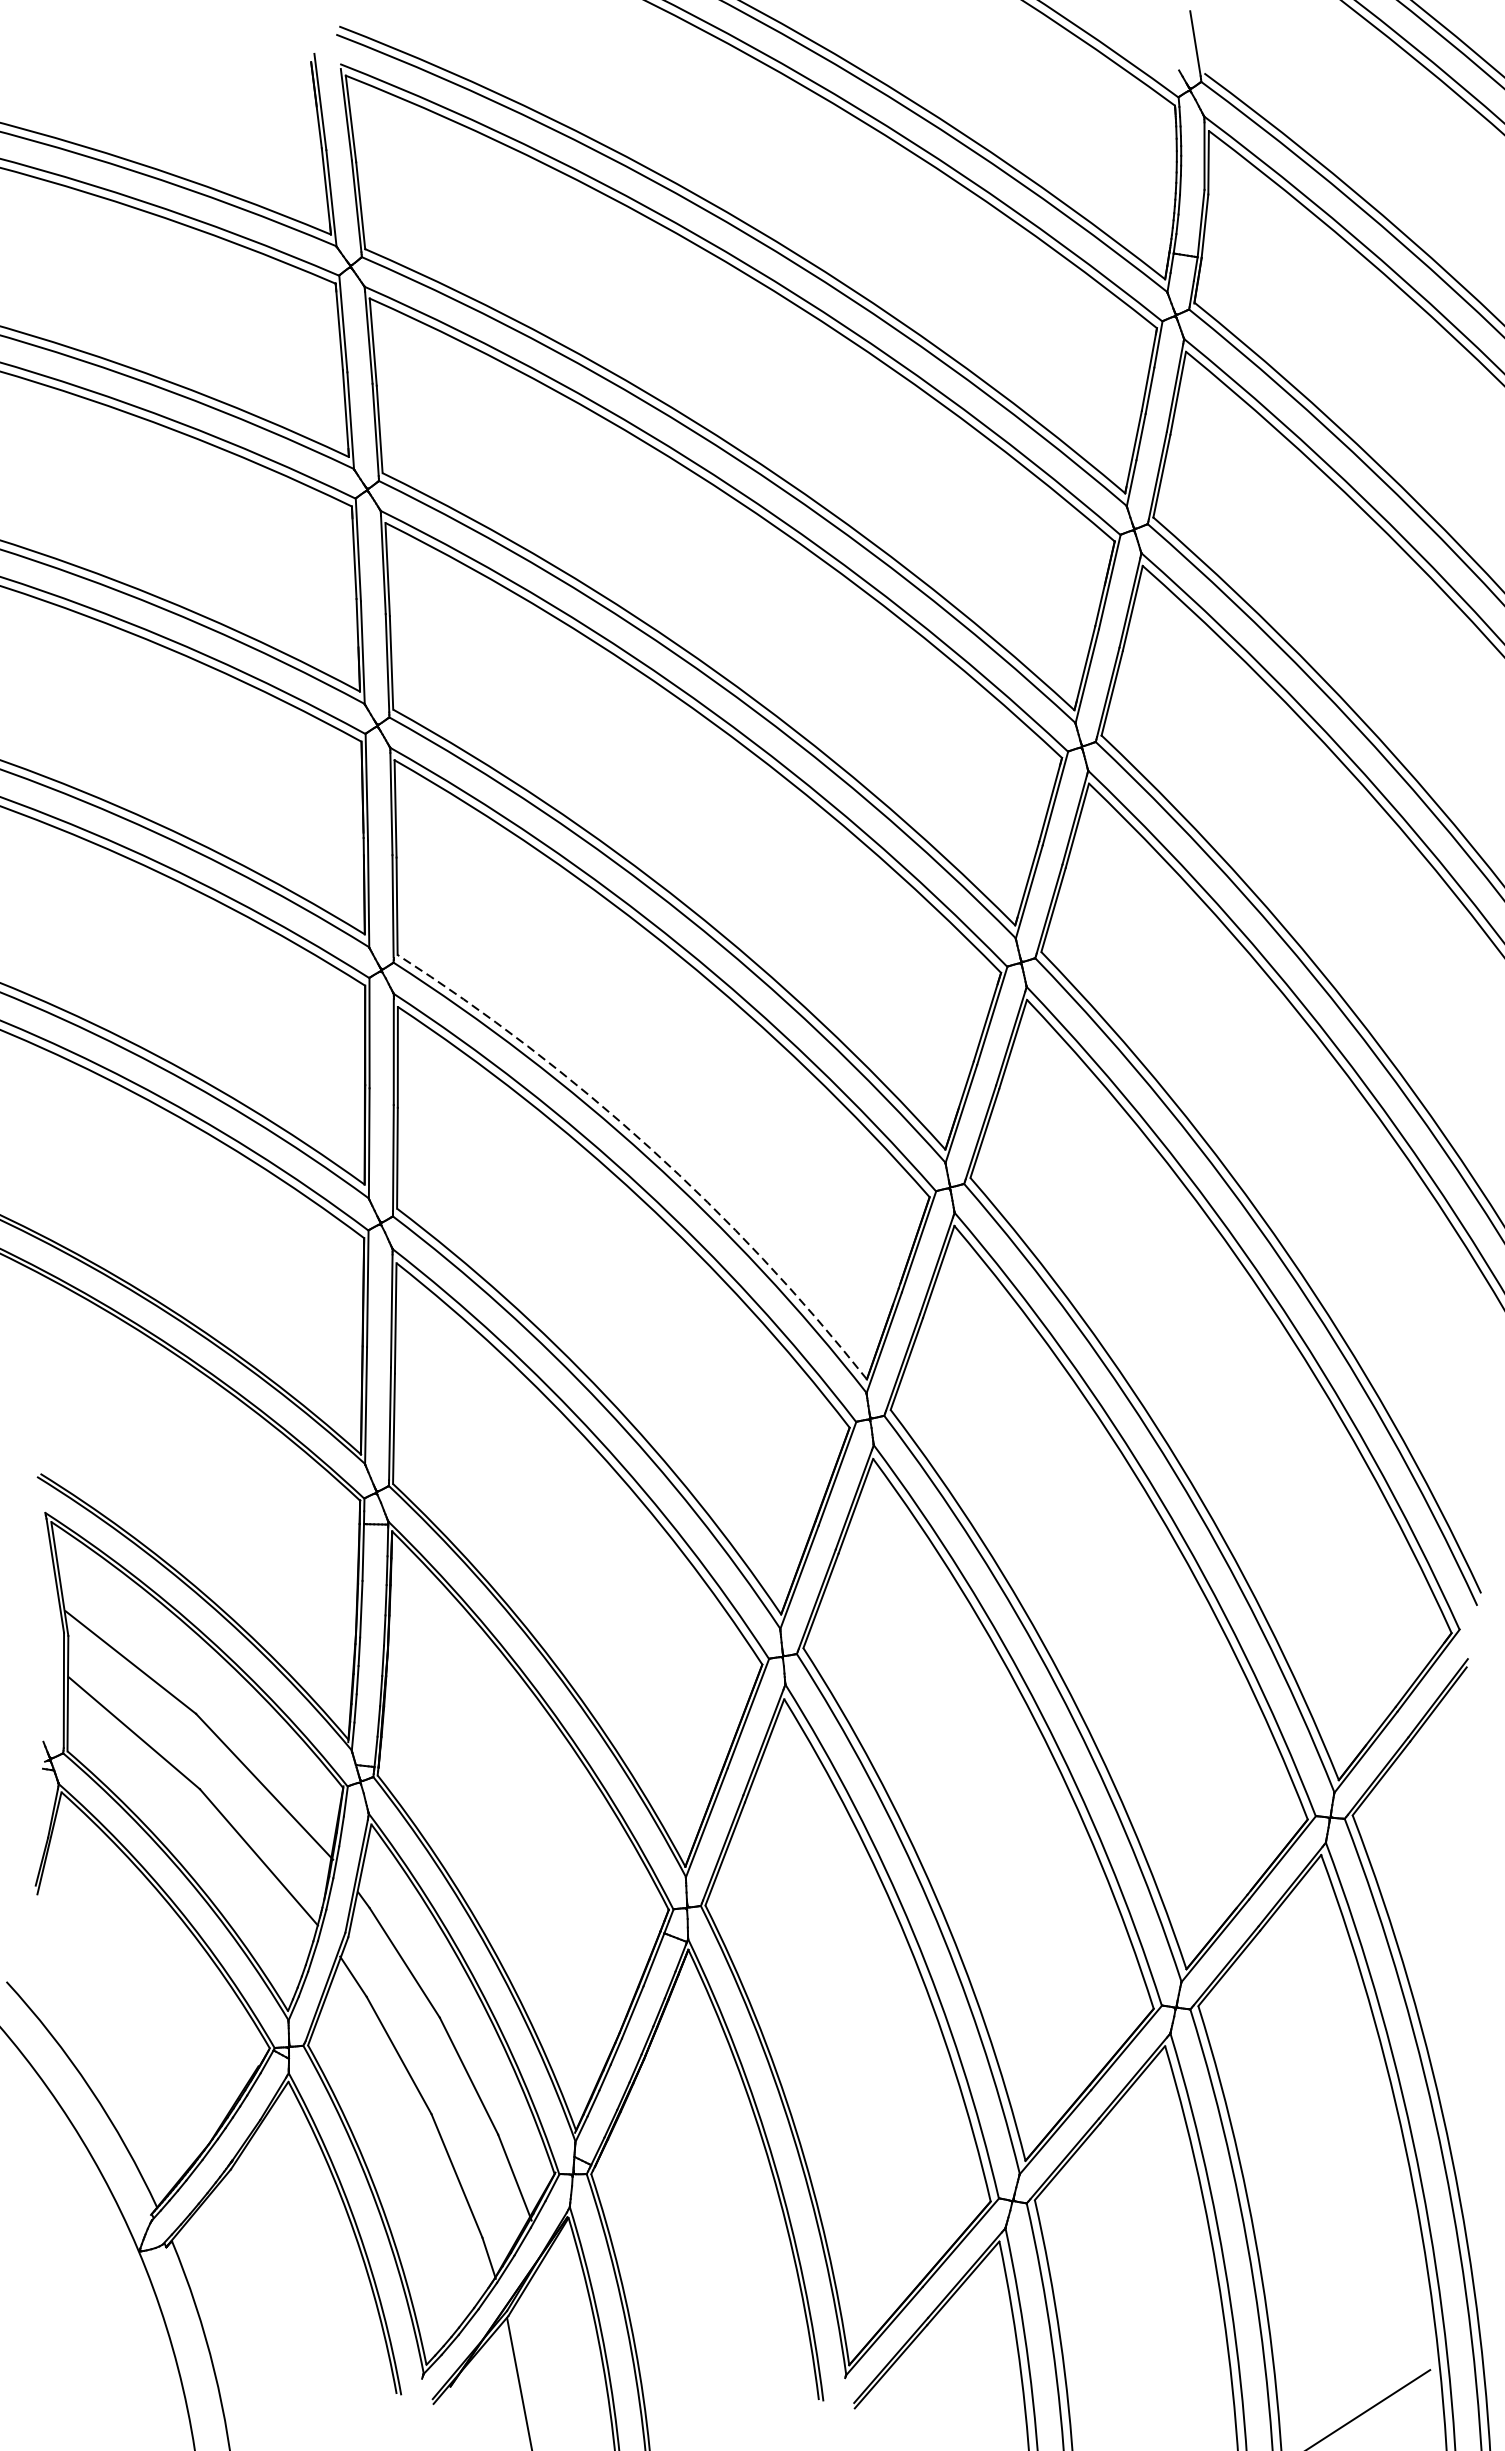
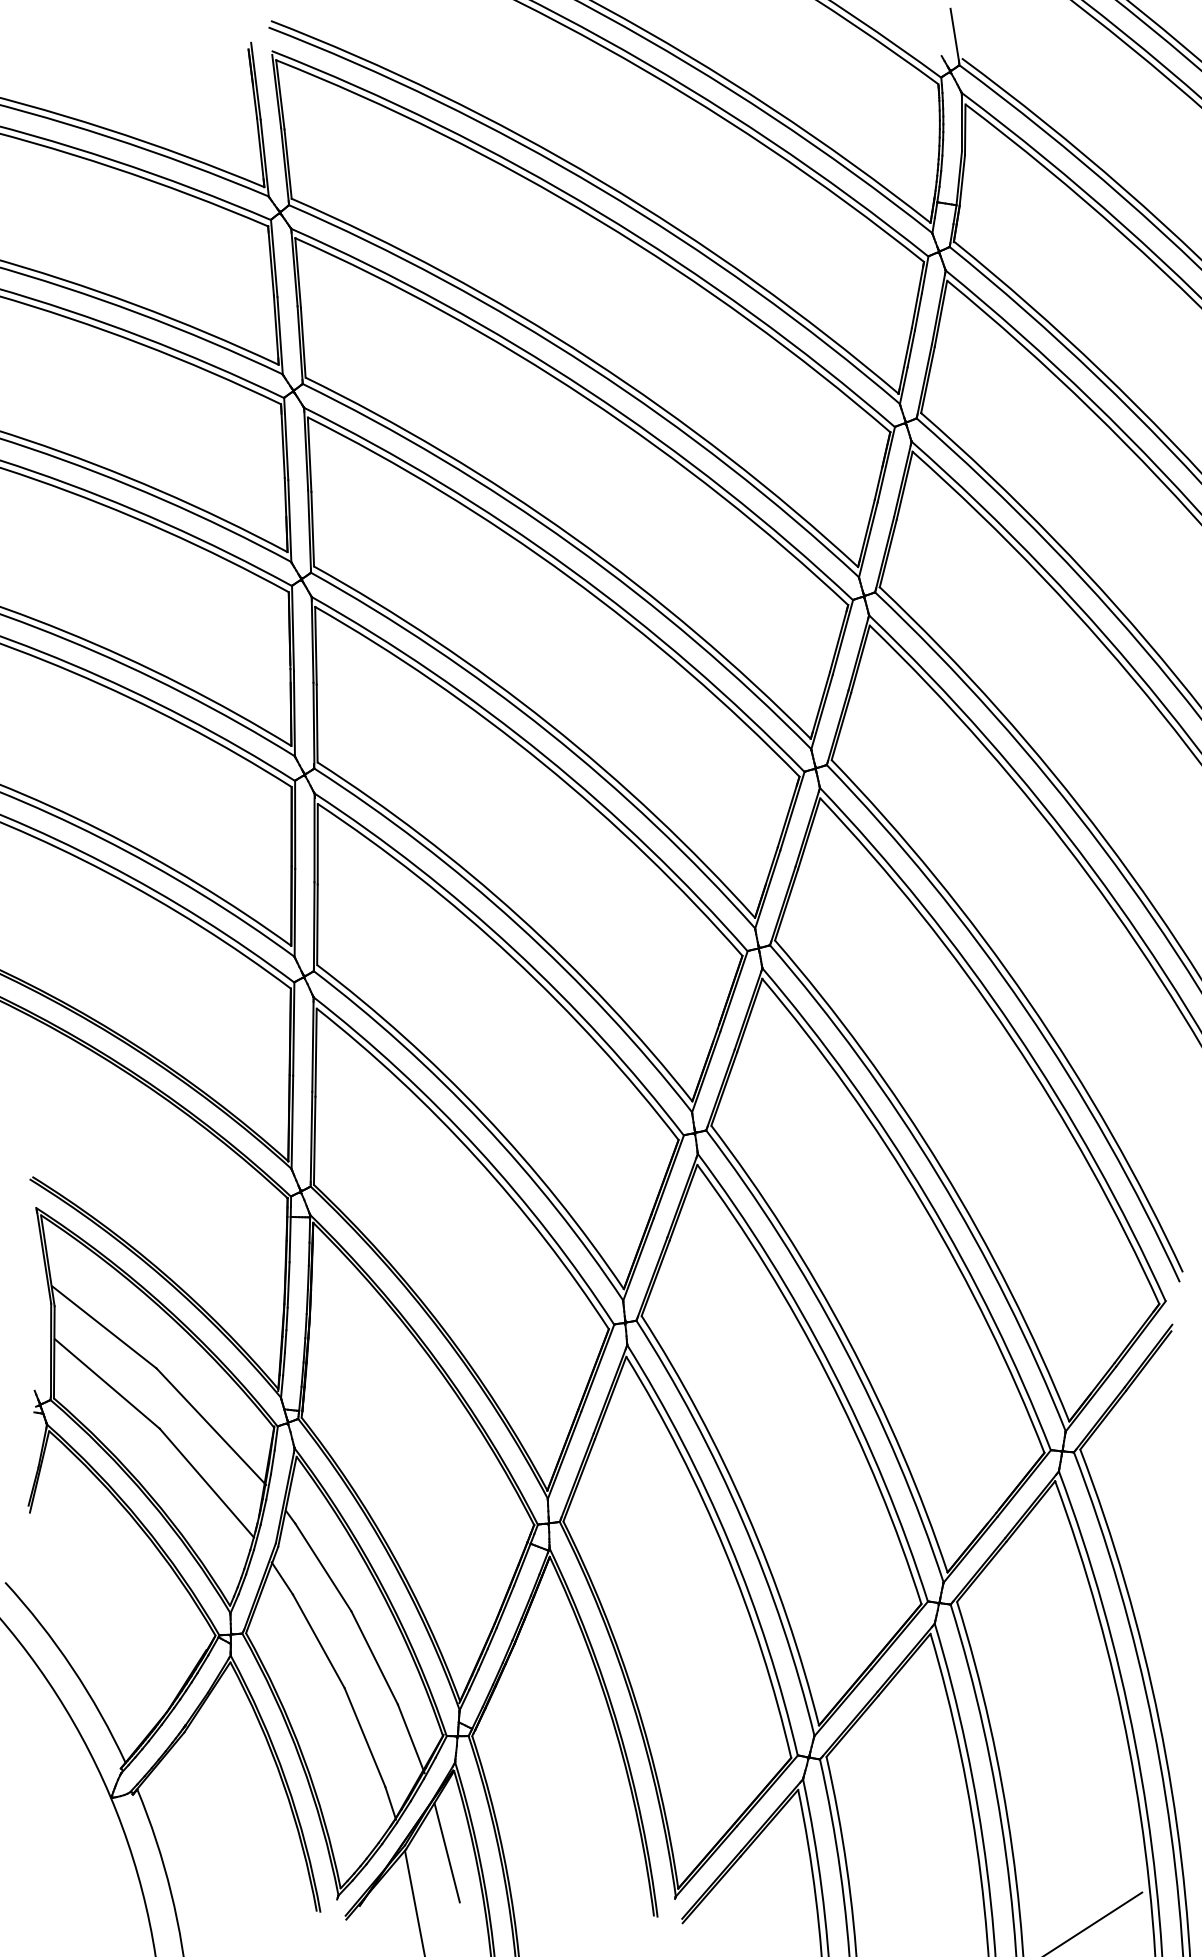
arc: (649, 1147) -> (518, 916), dashed -> solid
line: (559, 2319) -> (446, 1852), added

